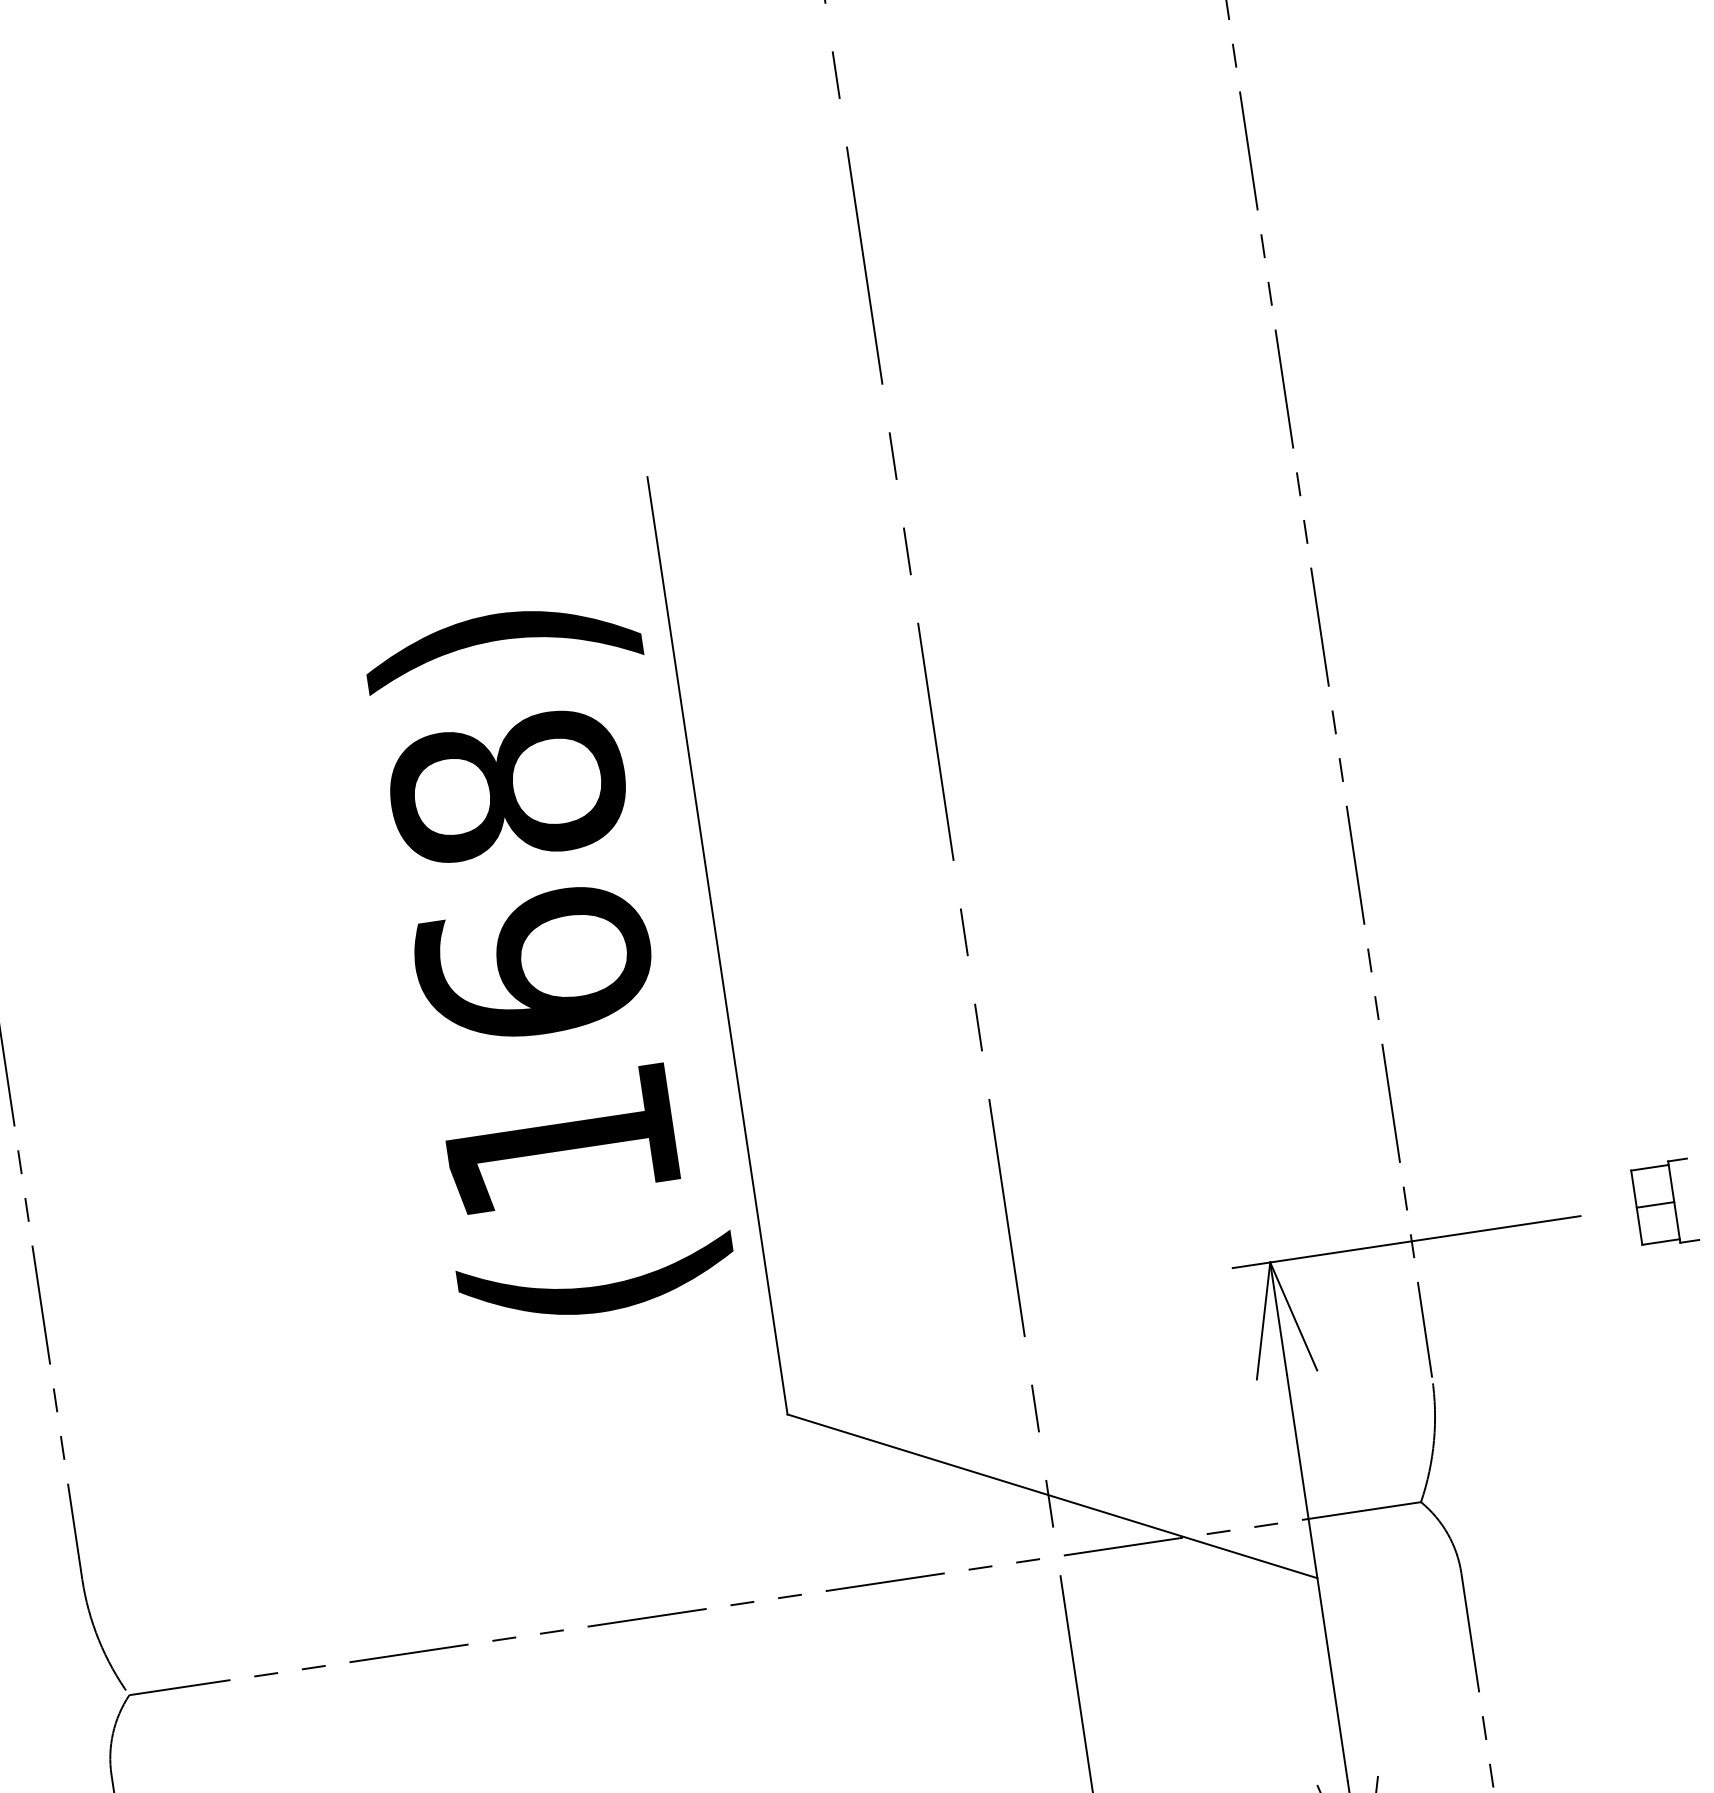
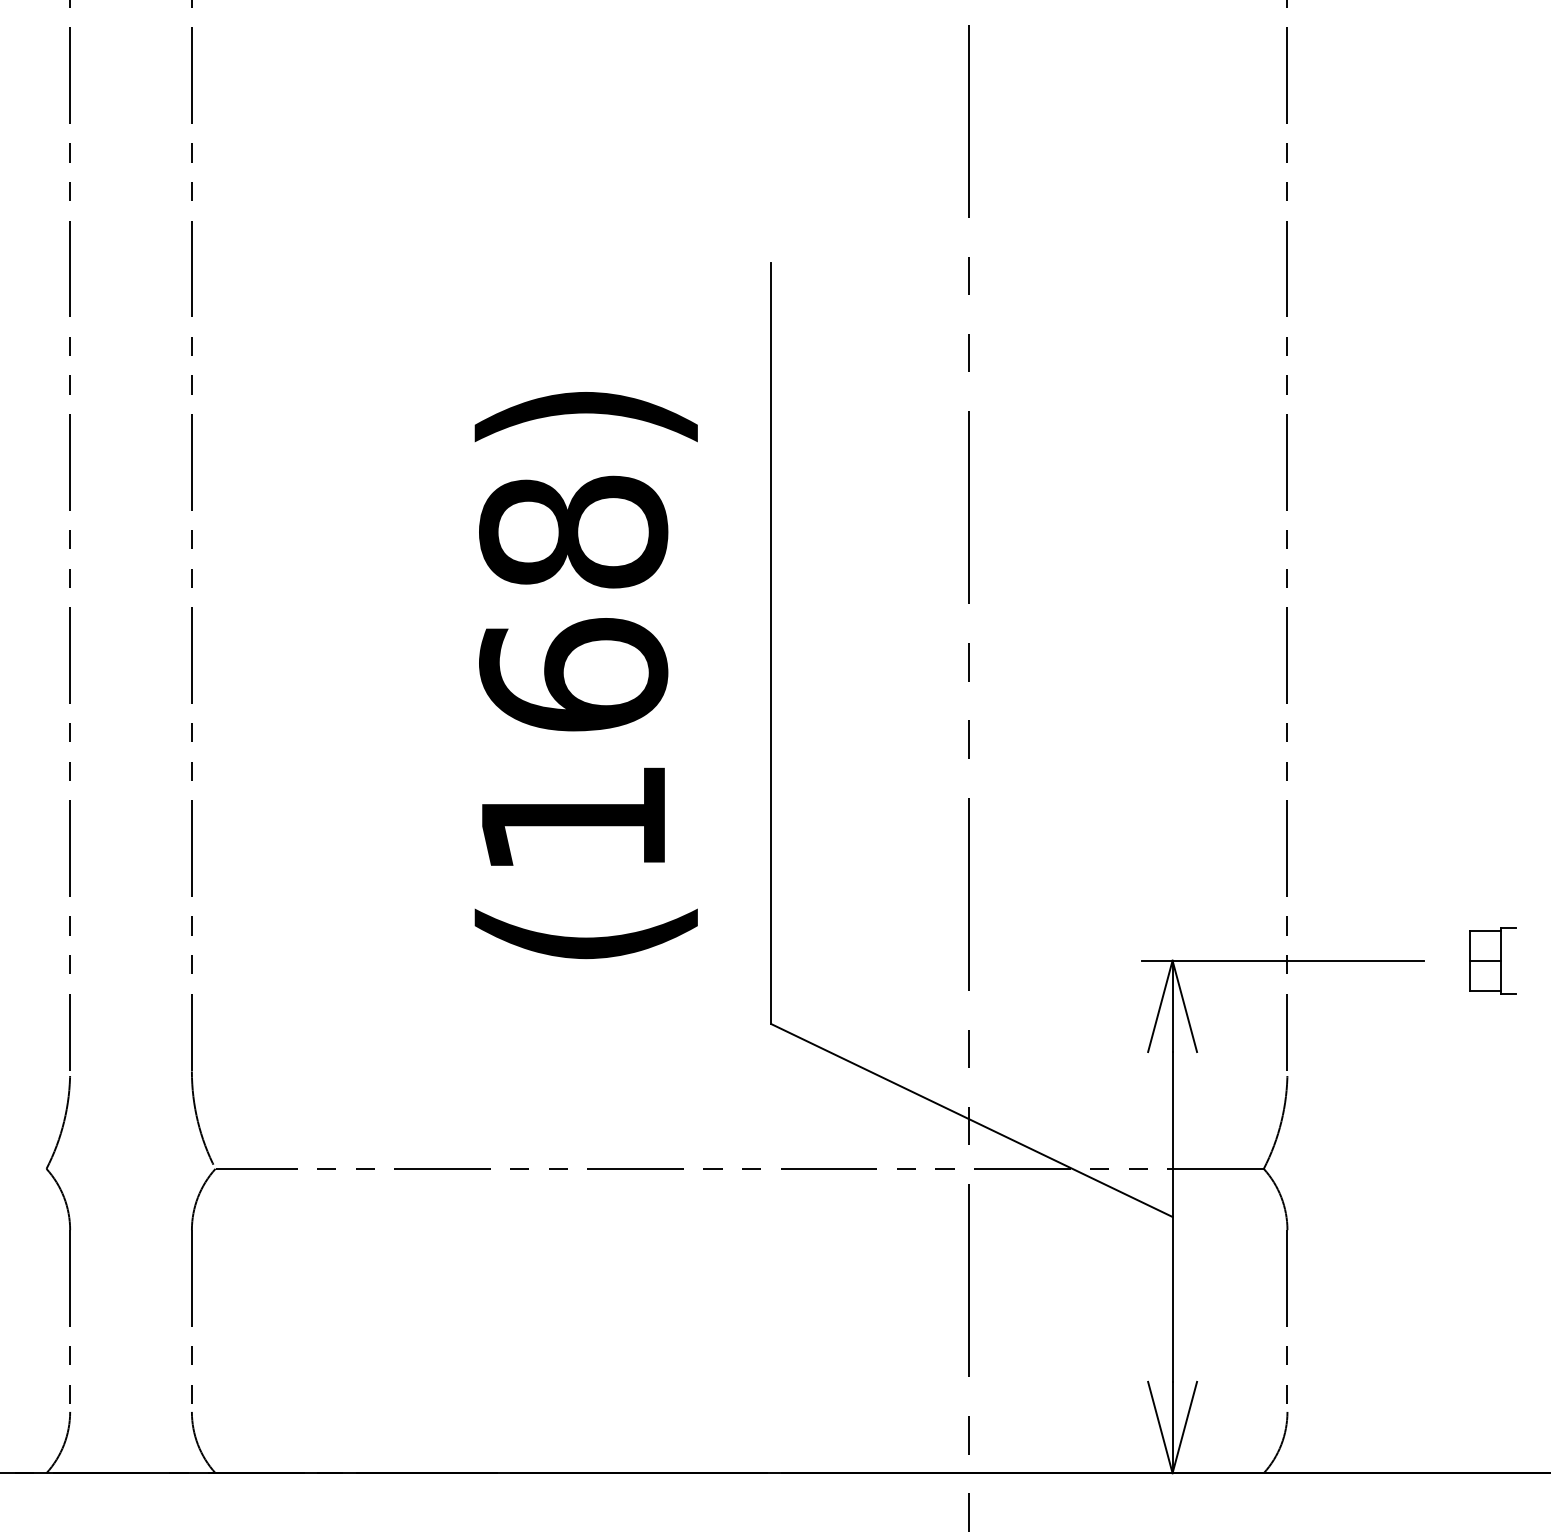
text: (548, 963) -> (585, 675), moved

